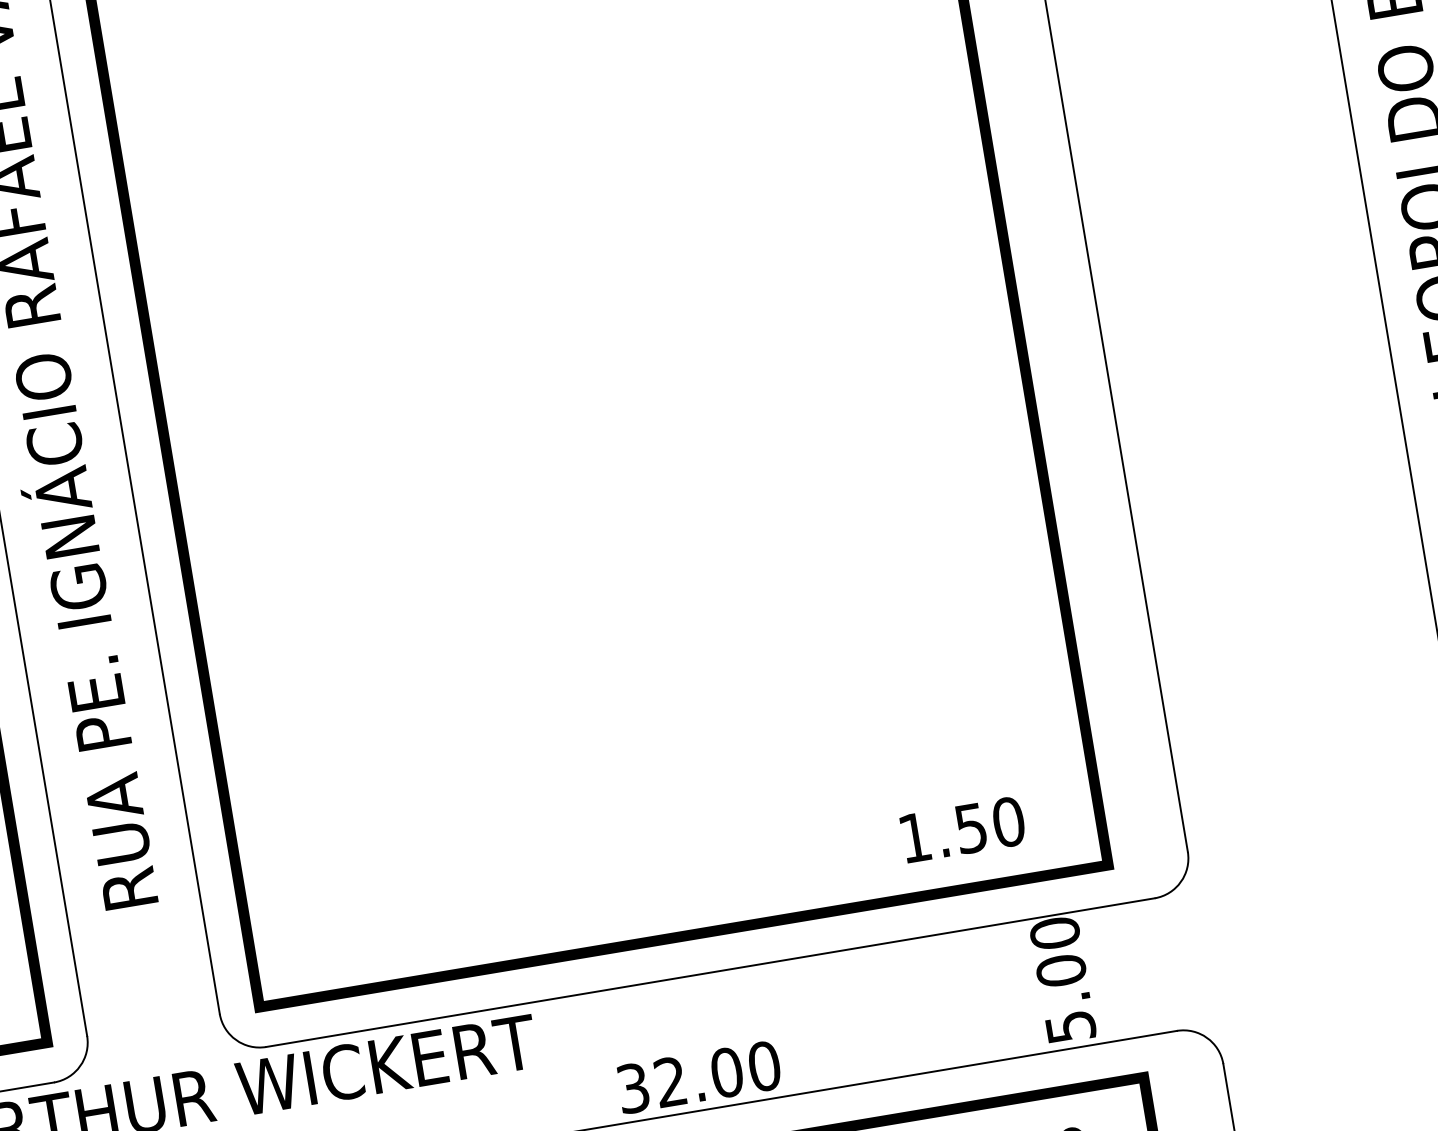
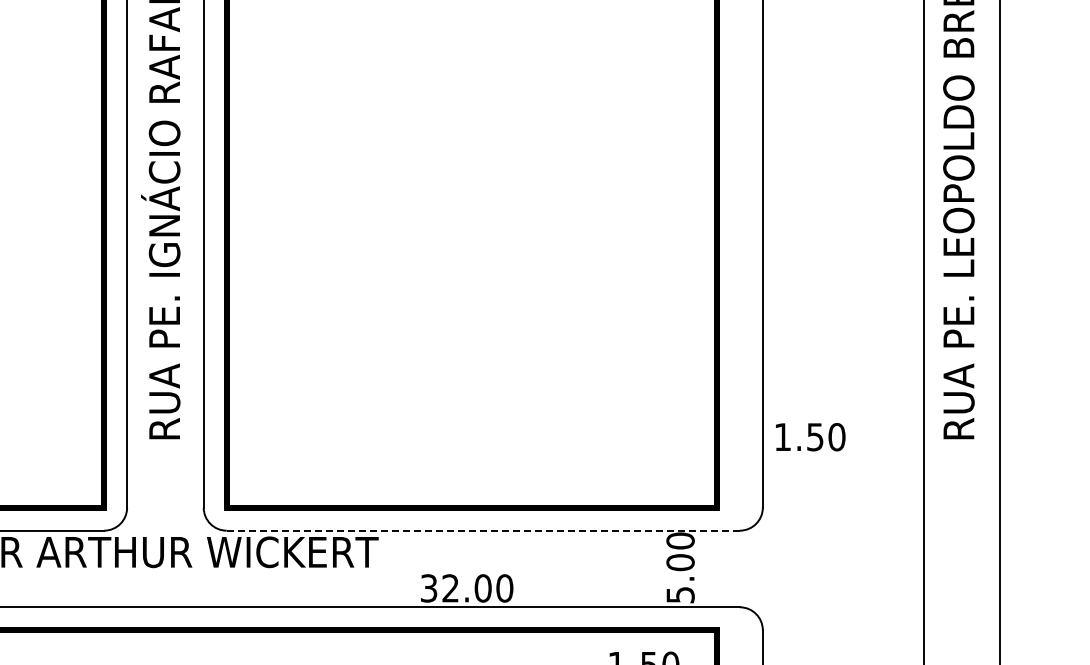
text: (962, 830) -> (810, 437), moved
line: (710, 972) -> (483, 530), solid -> dashed

